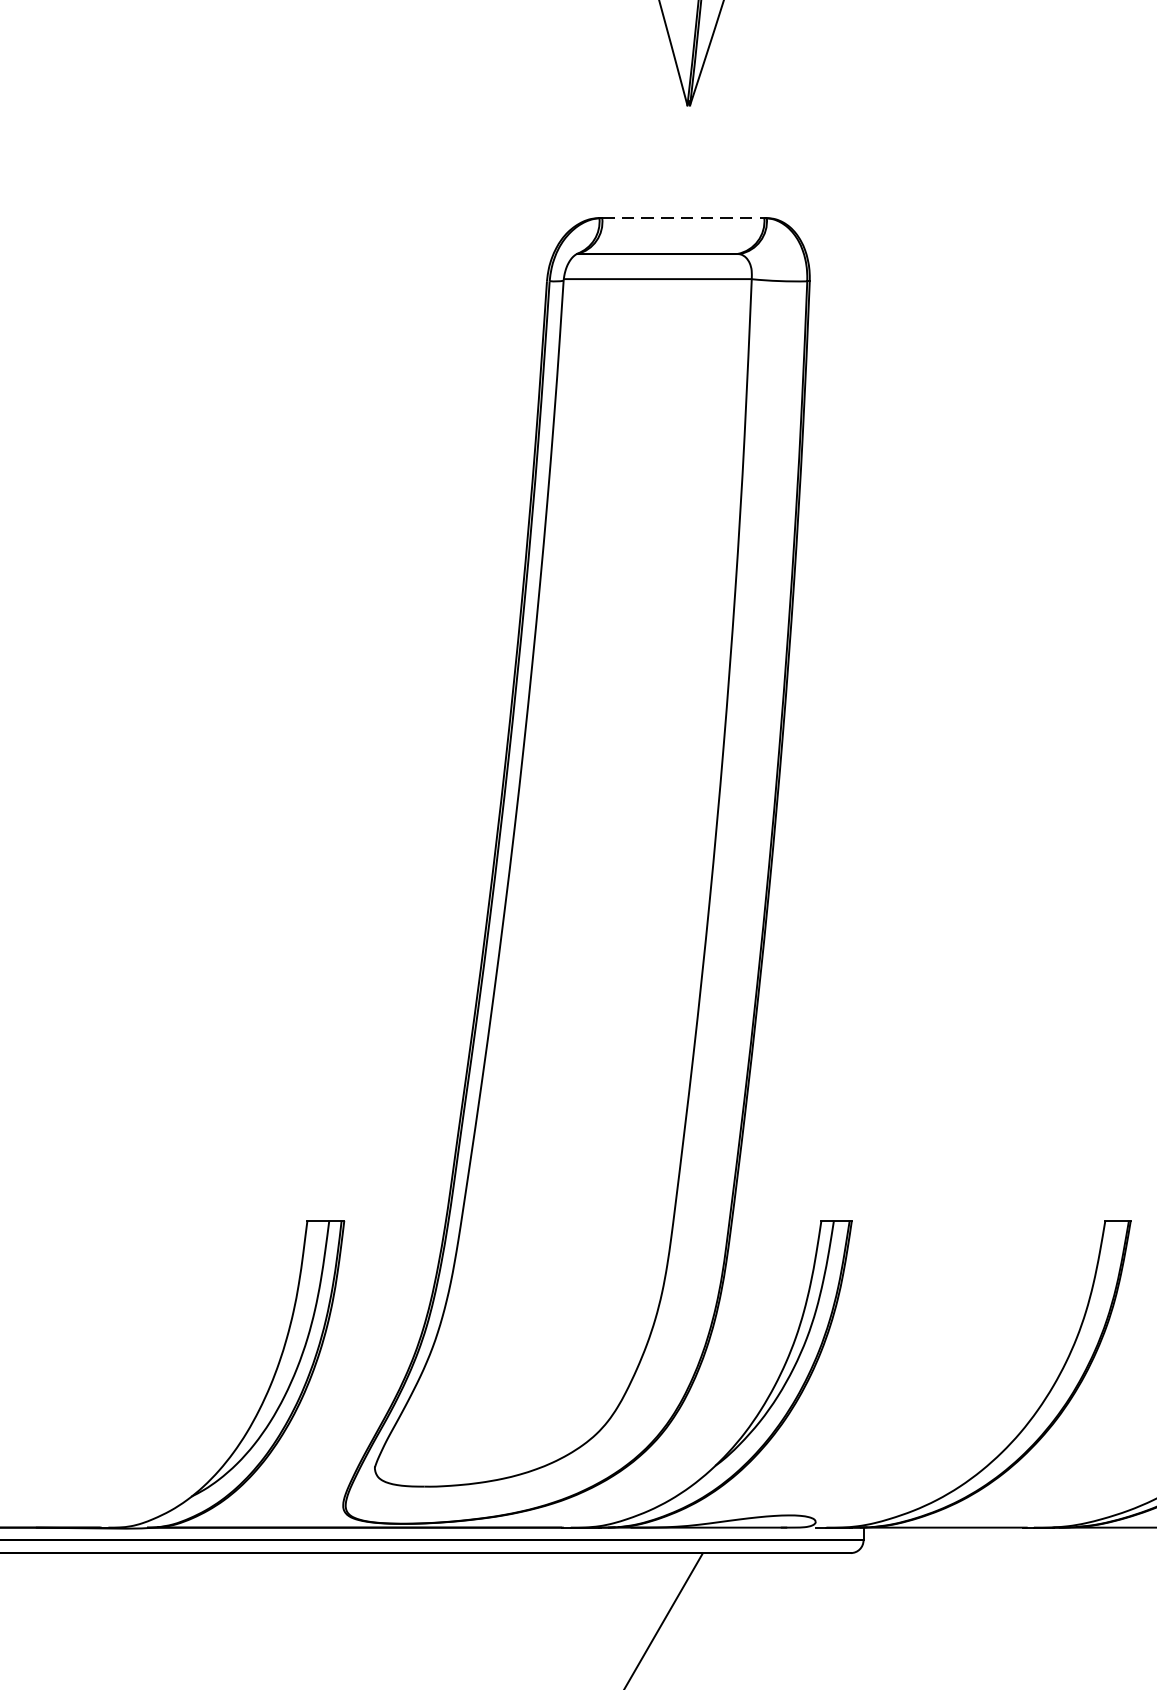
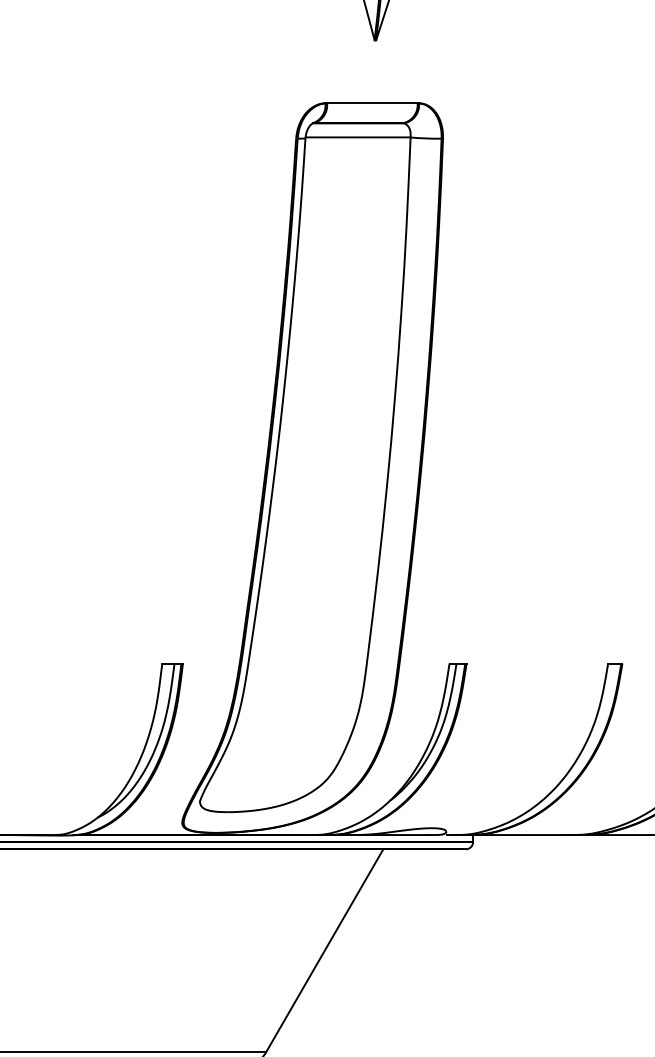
line: (685, 218) -> (373, 103), dashed -> solid

